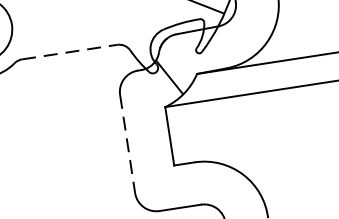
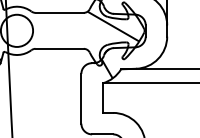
line: (71, 51) -> (60, 48), dashed -> solid
line: (127, 143) -> (81, 98), dashed -> solid

